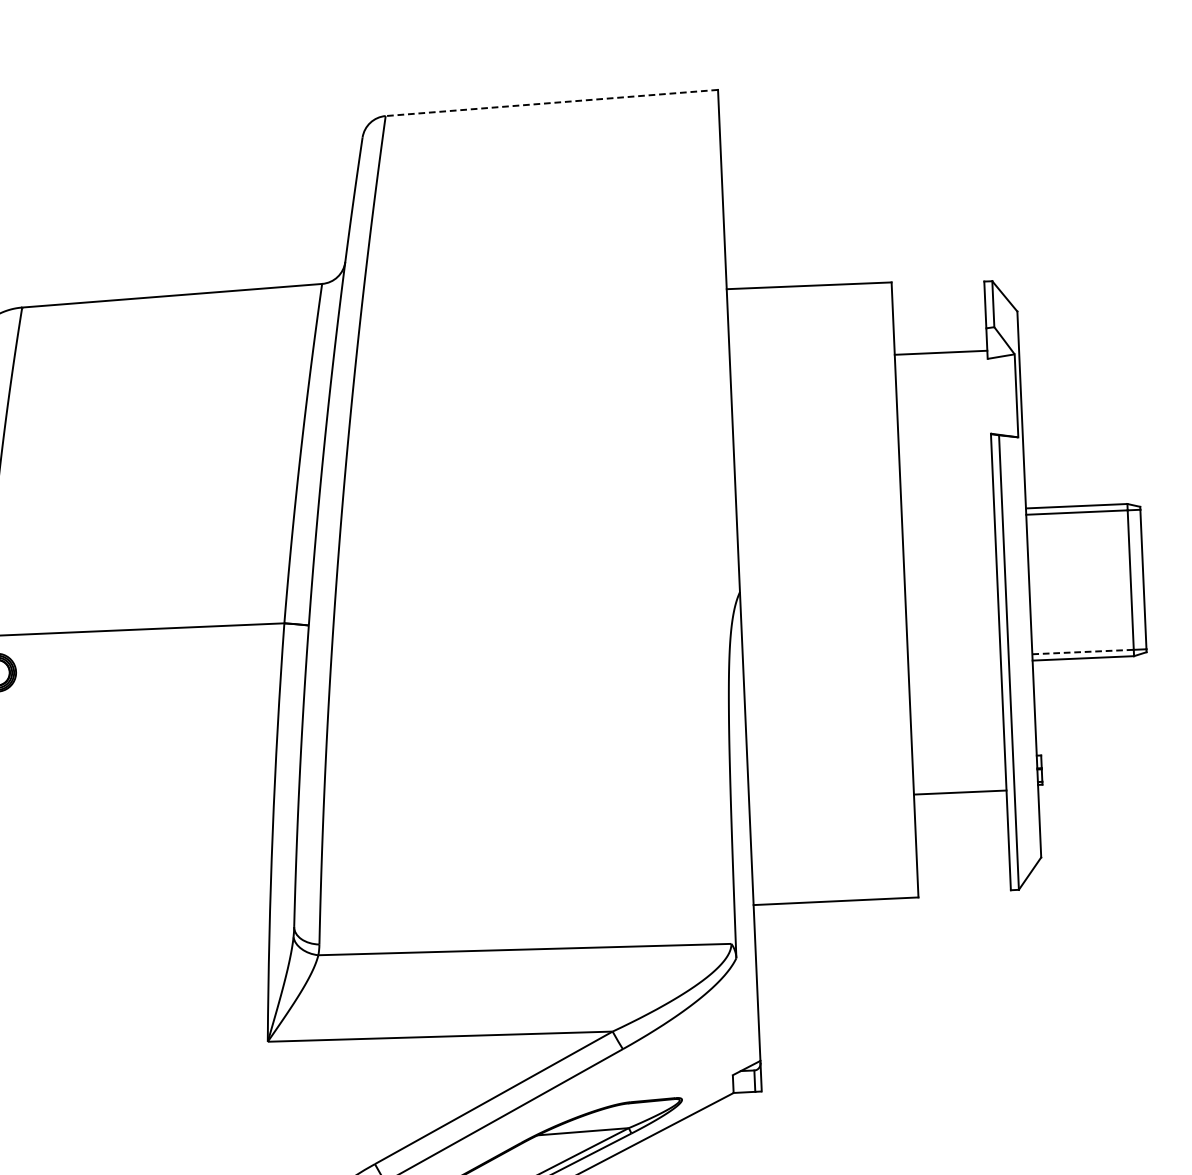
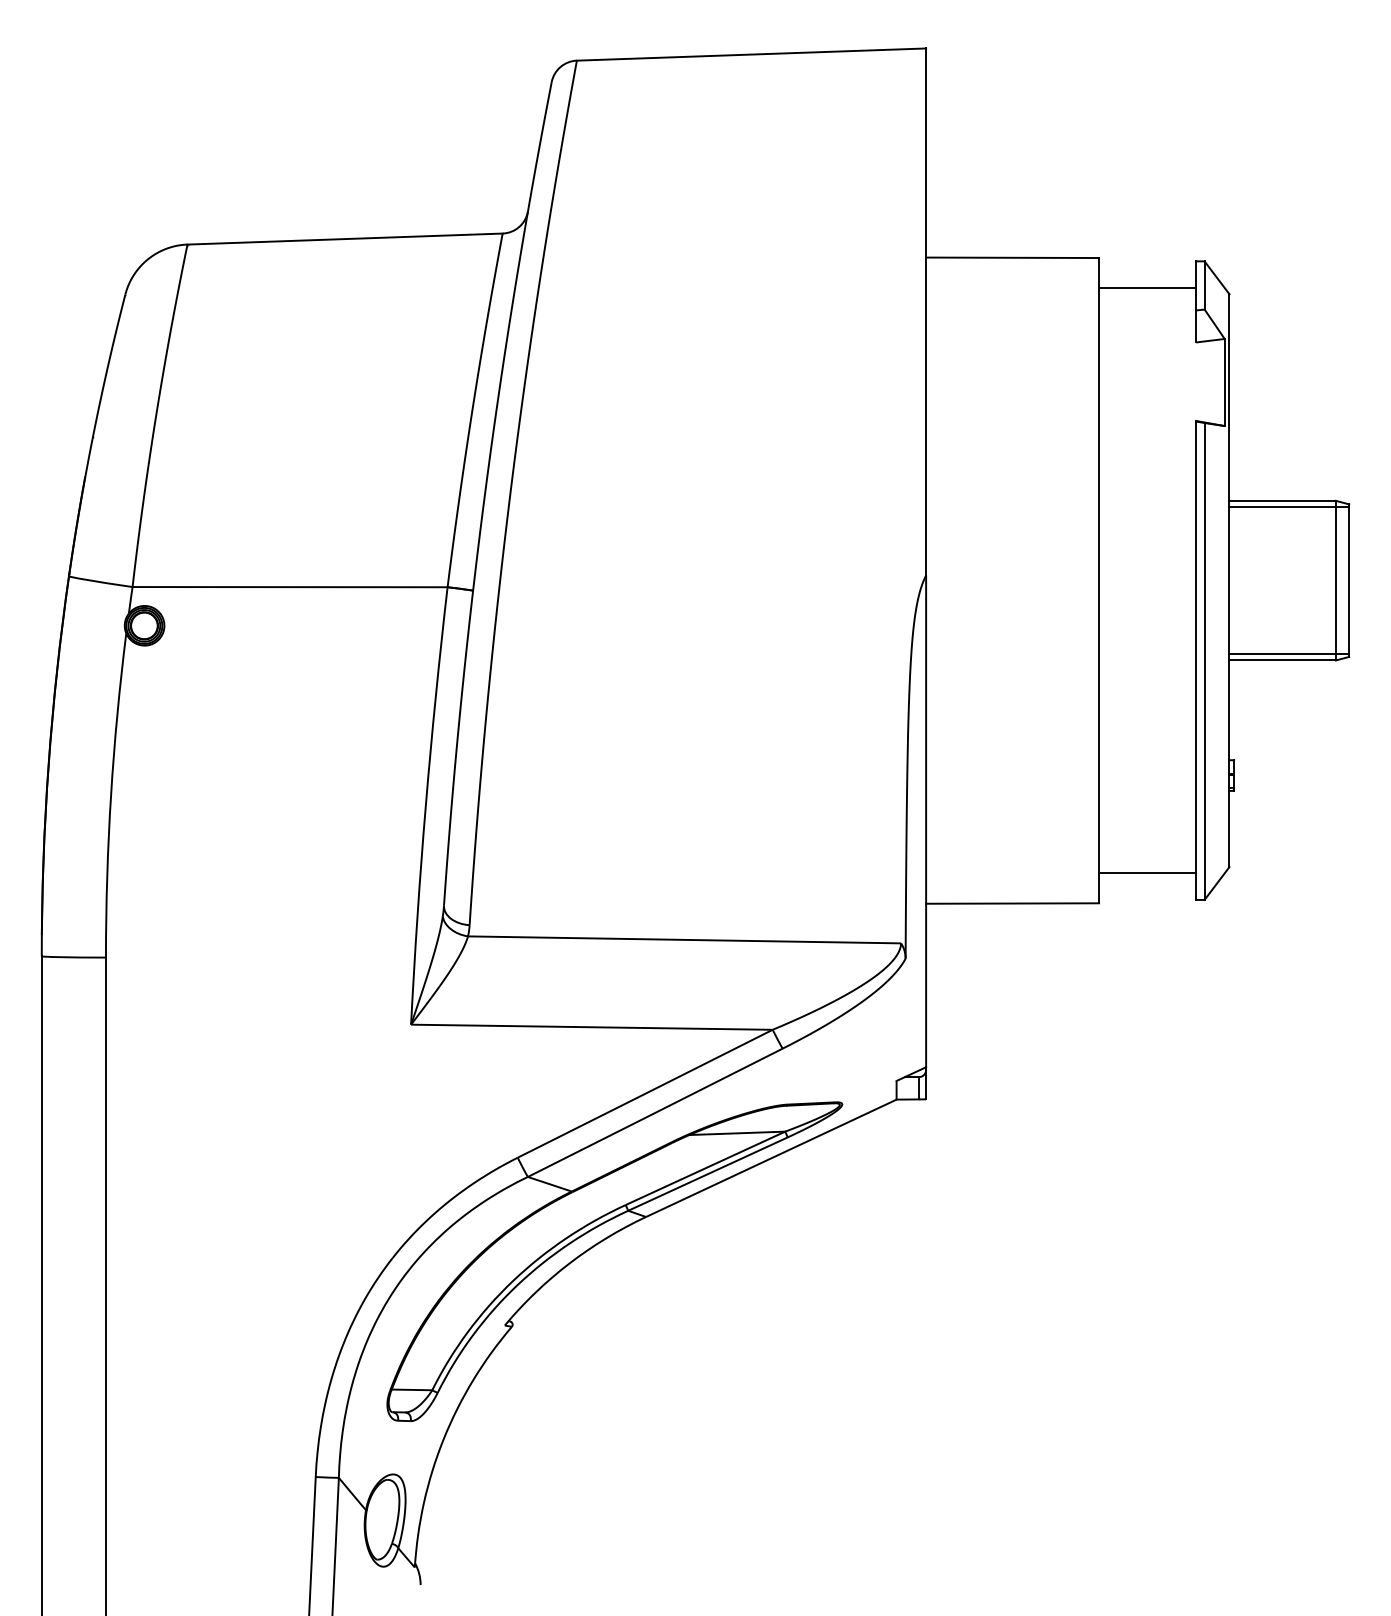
line: (551, 102) -> (751, 54), dashed -> solid
line: (940, 352) -> (1147, 287), moved
line: (1083, 651) -> (1283, 653), dashed -> solid
line: (960, 792) -> (1147, 873), moved

